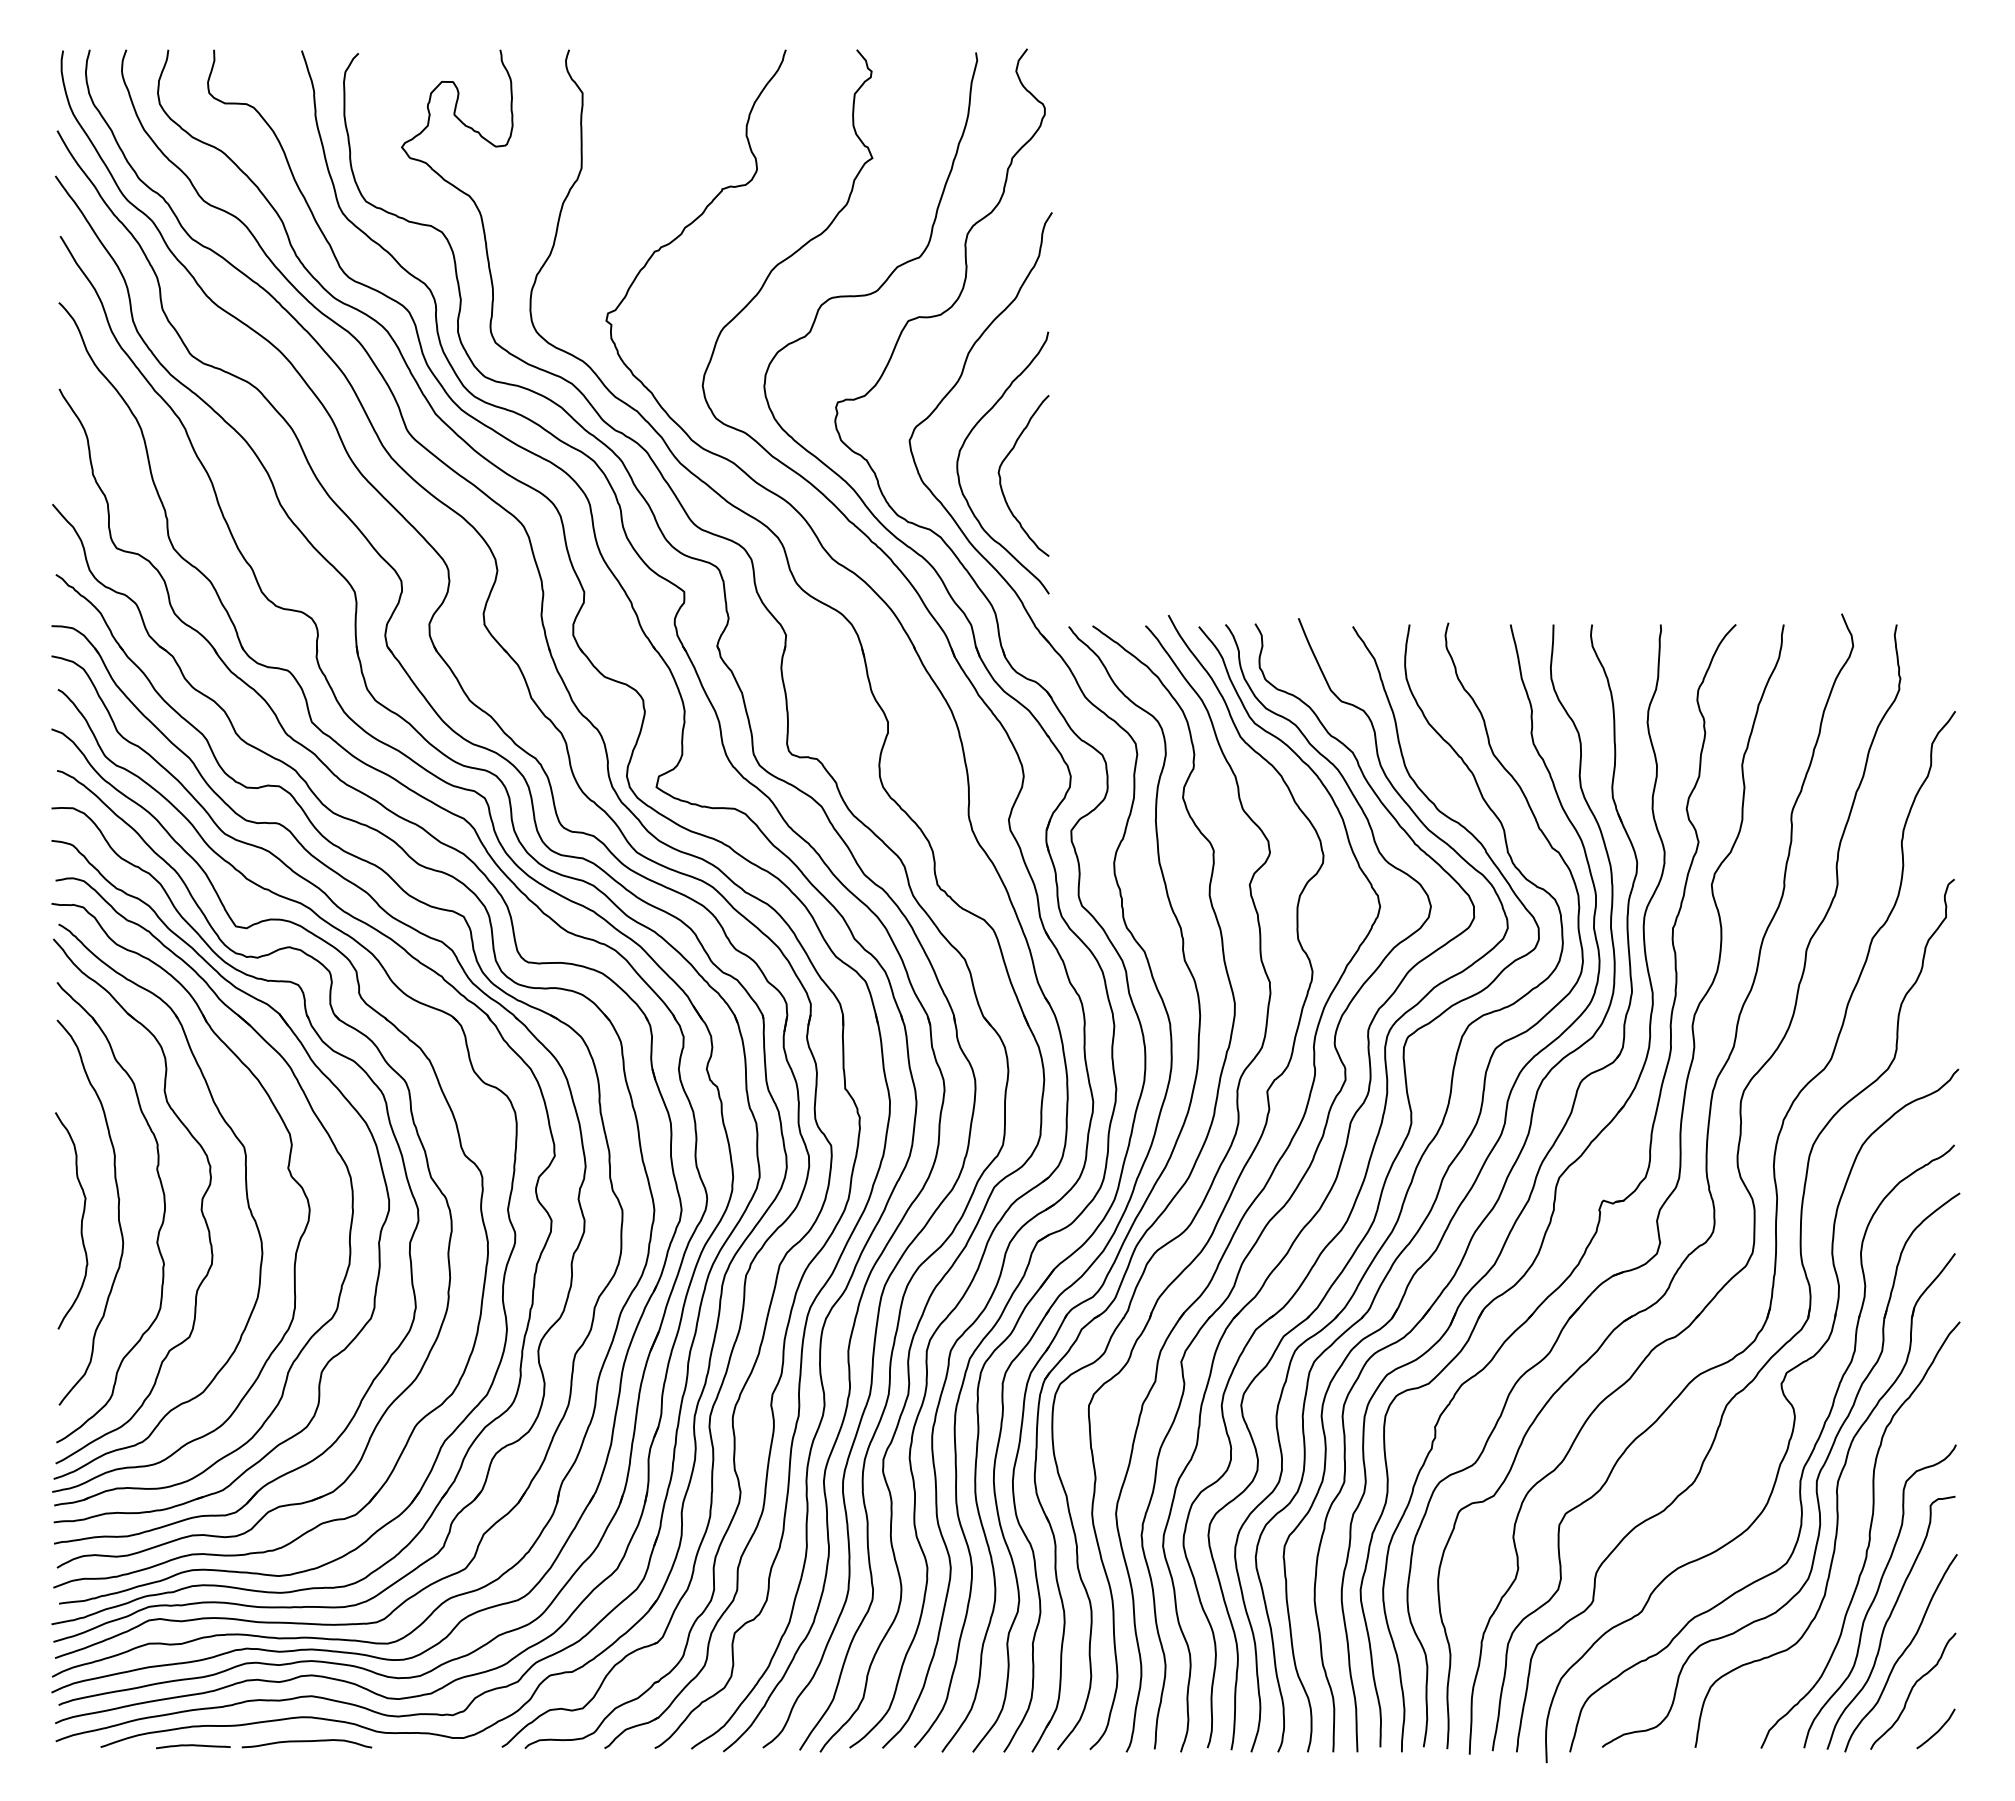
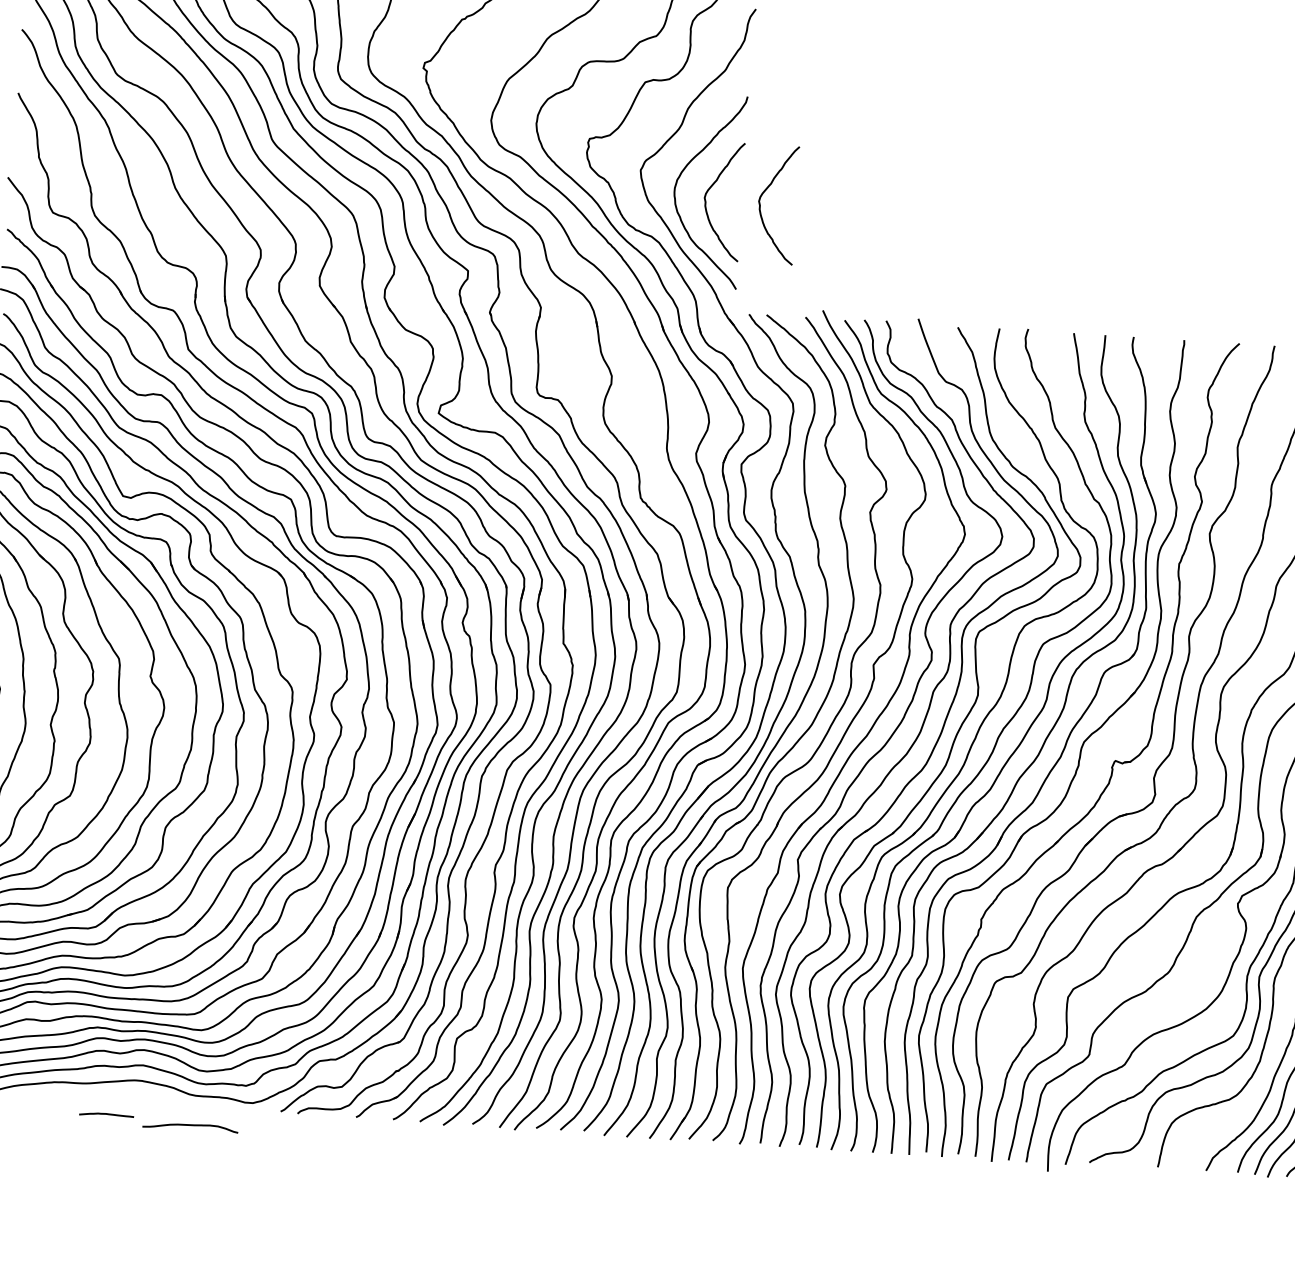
curve: (1075, 478) -> (760, 205), added
curve: (306, 1742) -> (190, 1126), moved
curve: (193, 1746) -> (106, 1114), moved

